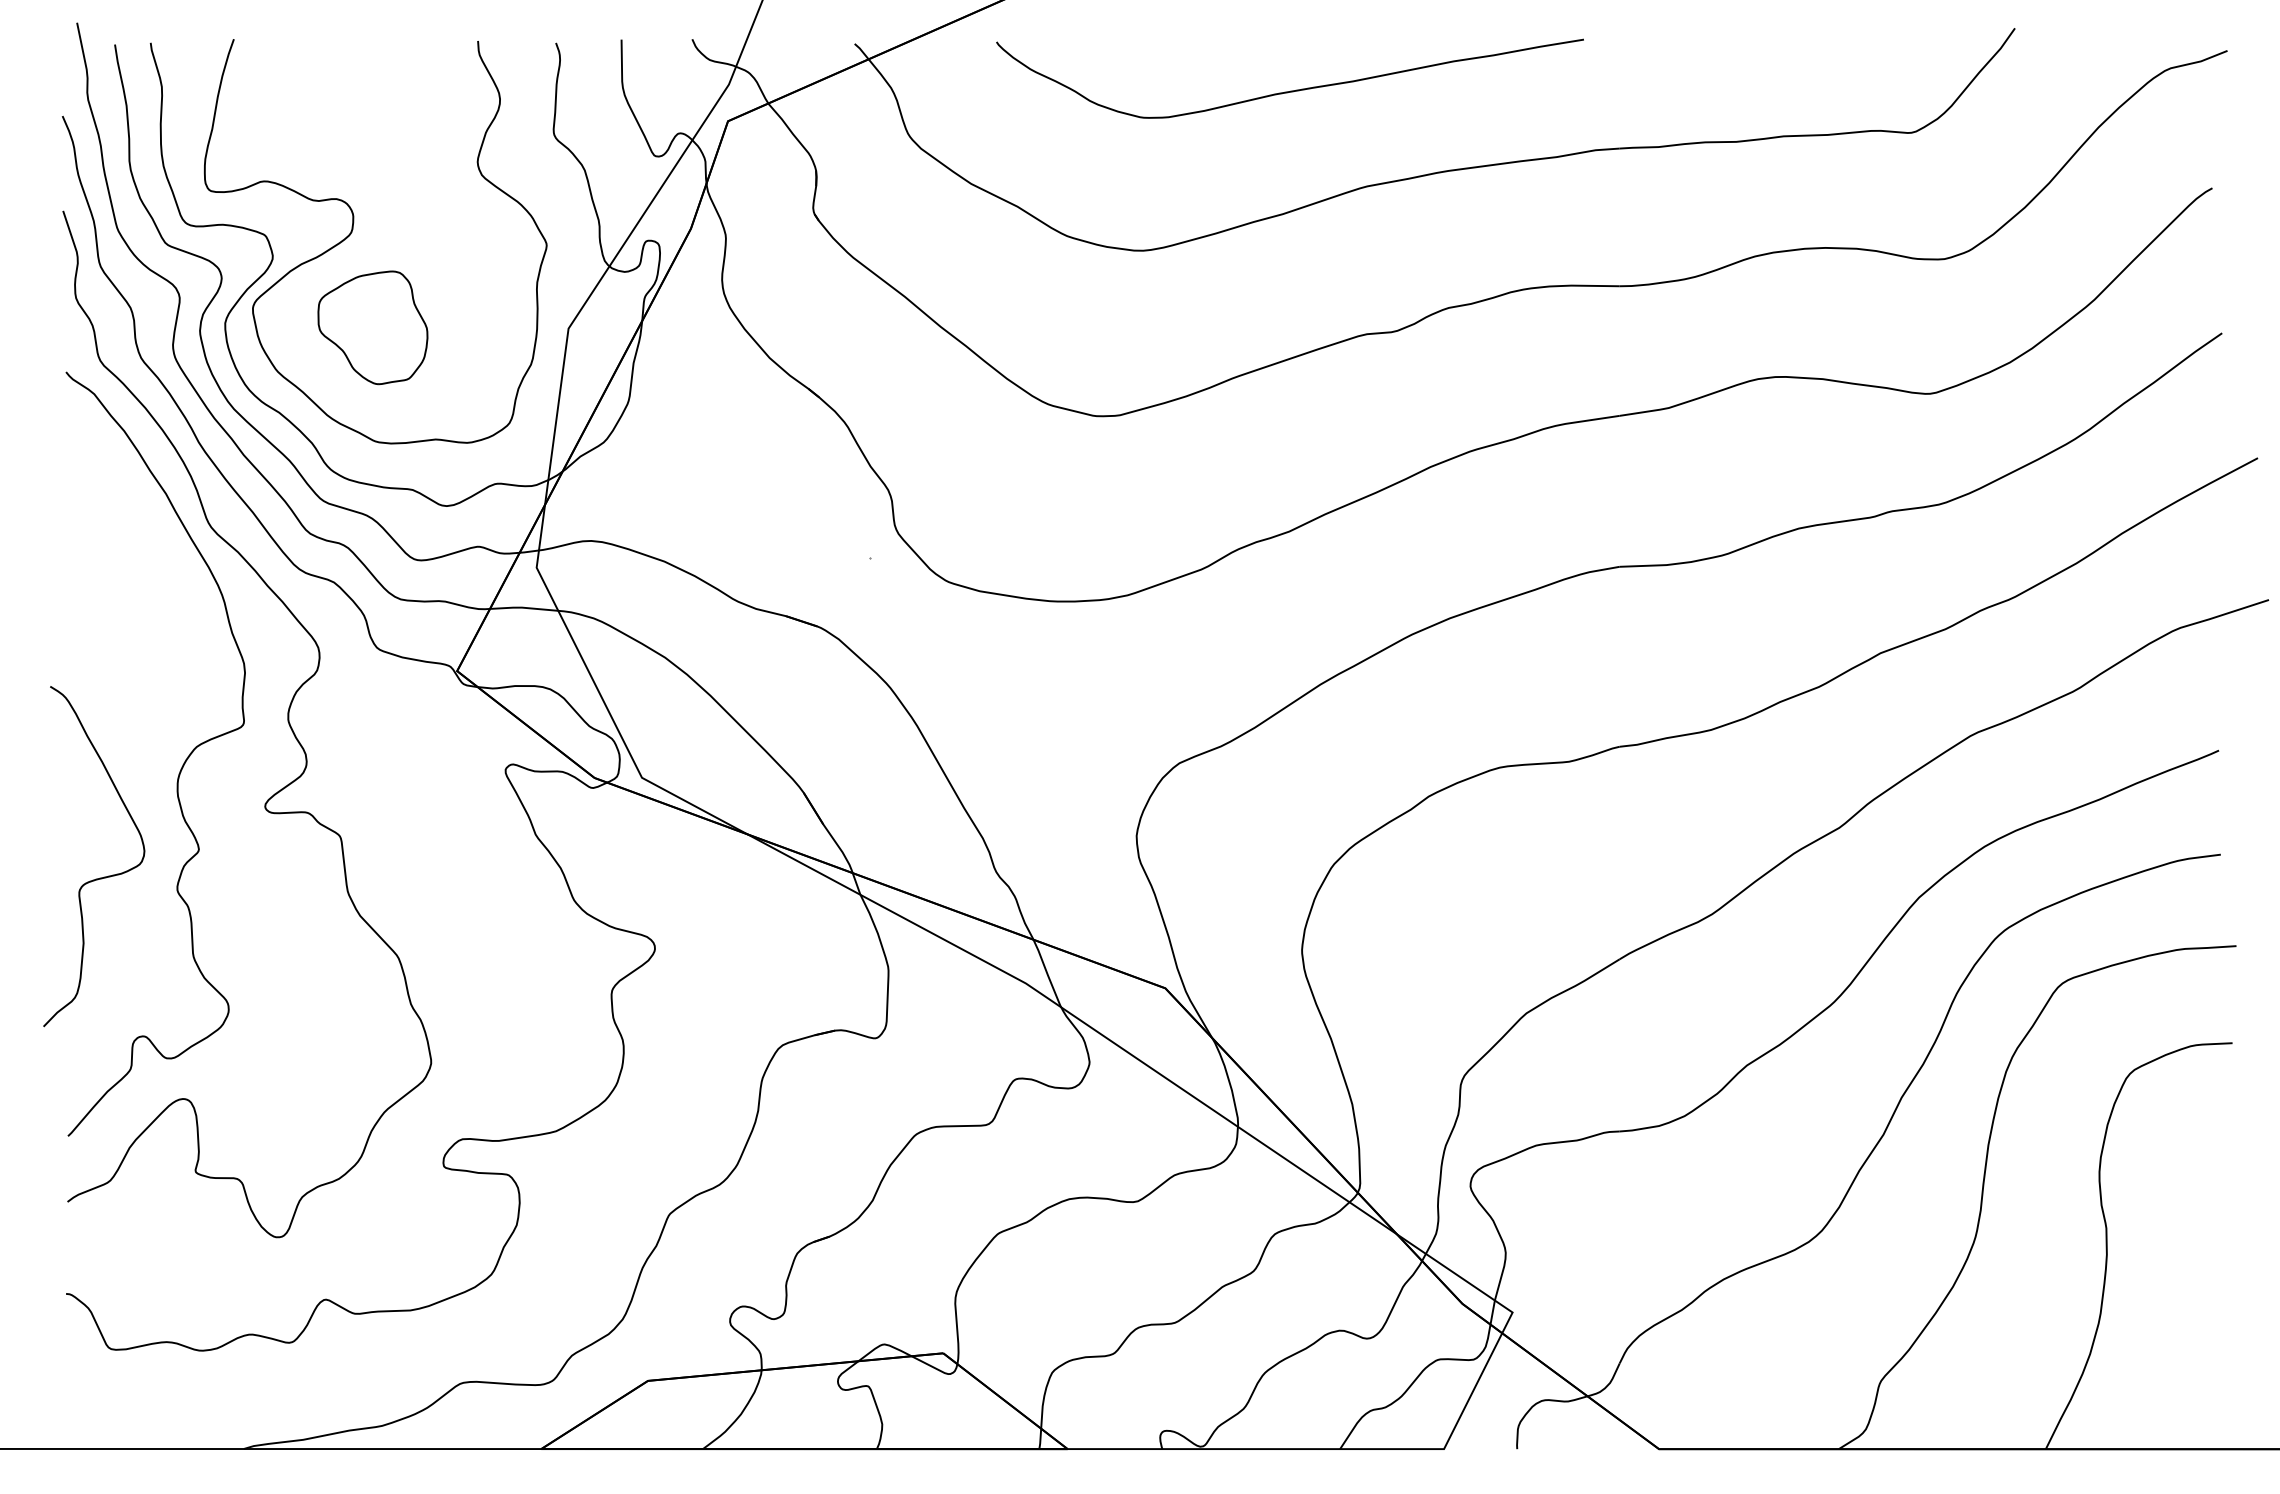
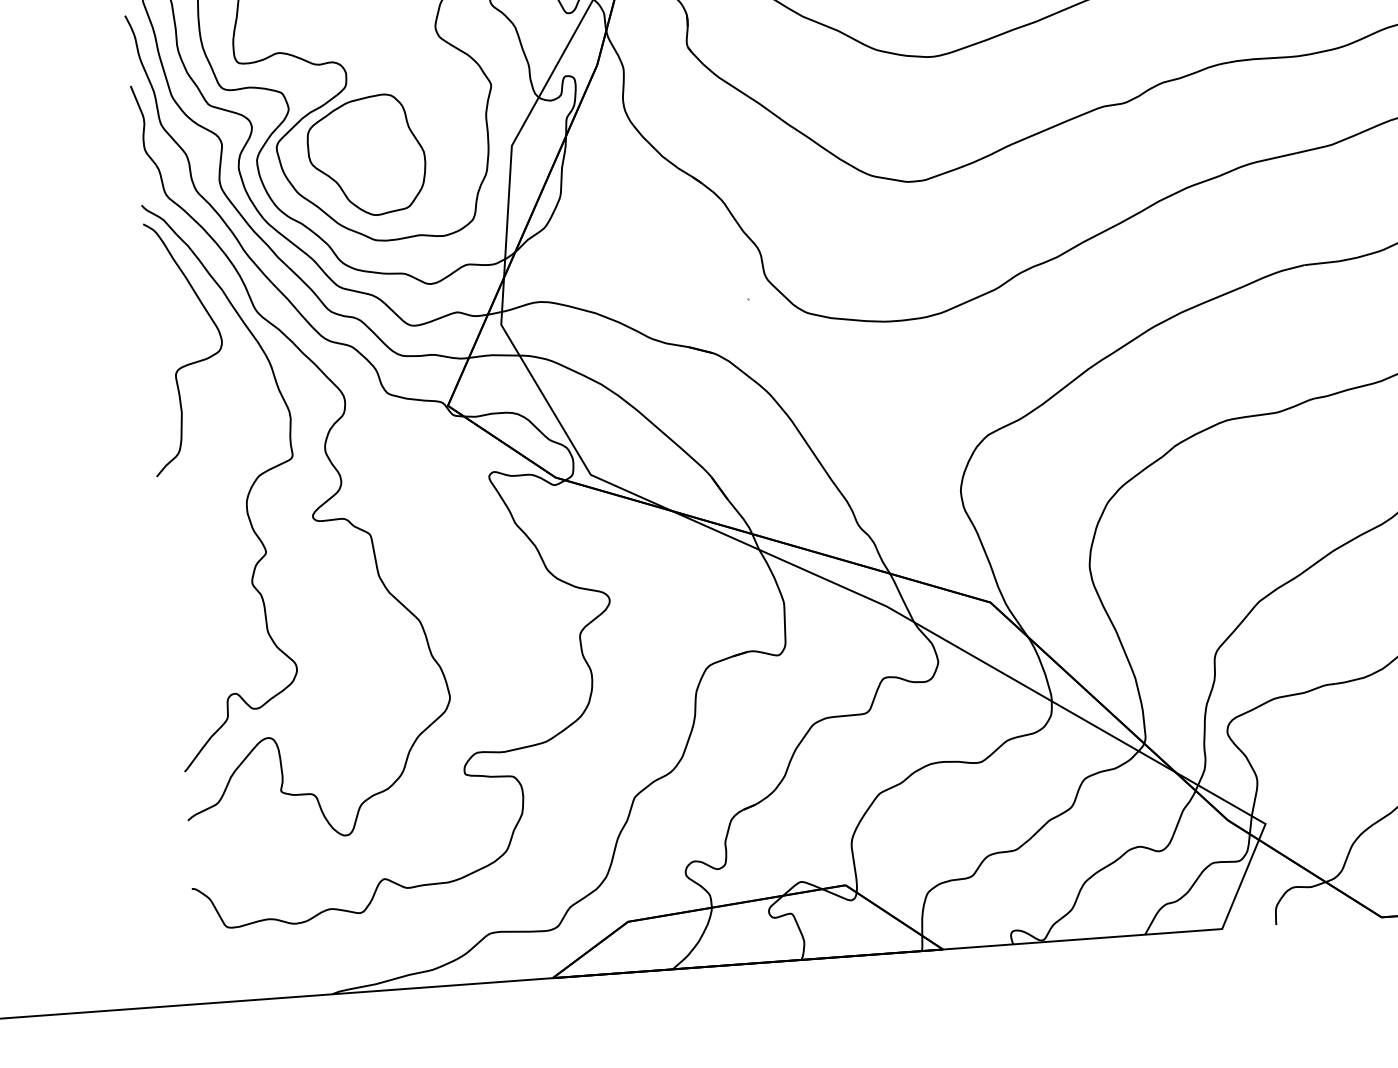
part: (372, 327) -> (366, 155), size x1.43
curve: (99, 877) -> (190, 363), moved

